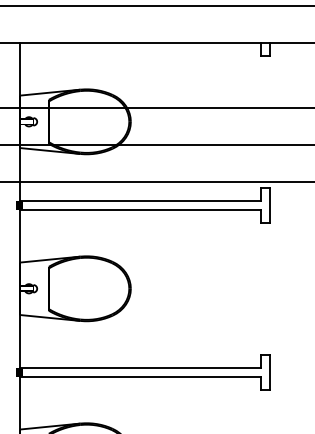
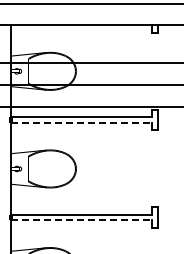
line: (141, 209) -> (82, 122), solid -> dashed
line: (141, 376) -> (82, 220), solid -> dashed

